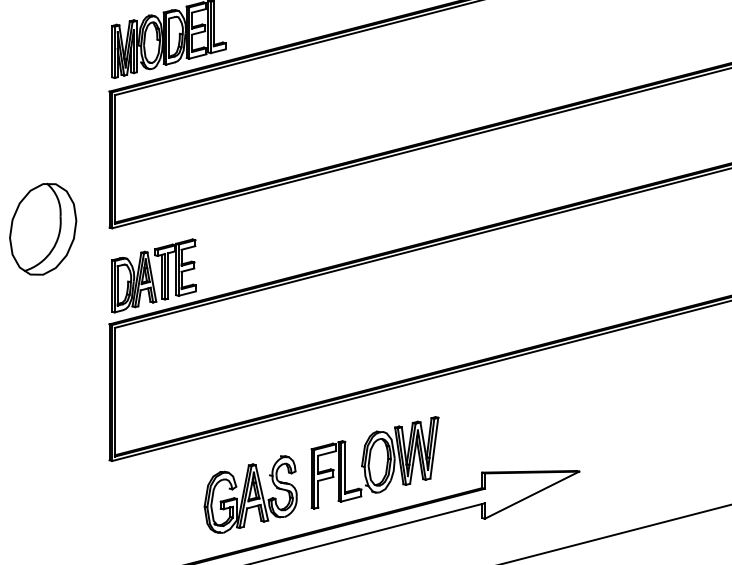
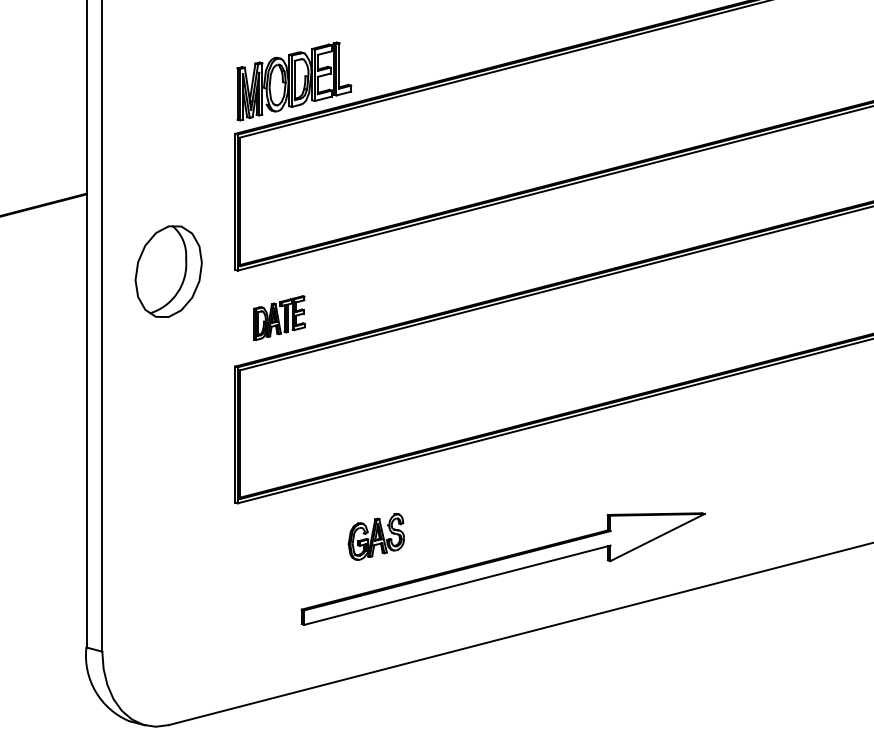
part: (153, 275) -> (279, 317), size x0.6
part: (374, 462) -> (500, 504), removed
part: (250, 494) -> (376, 536), size x0.6

